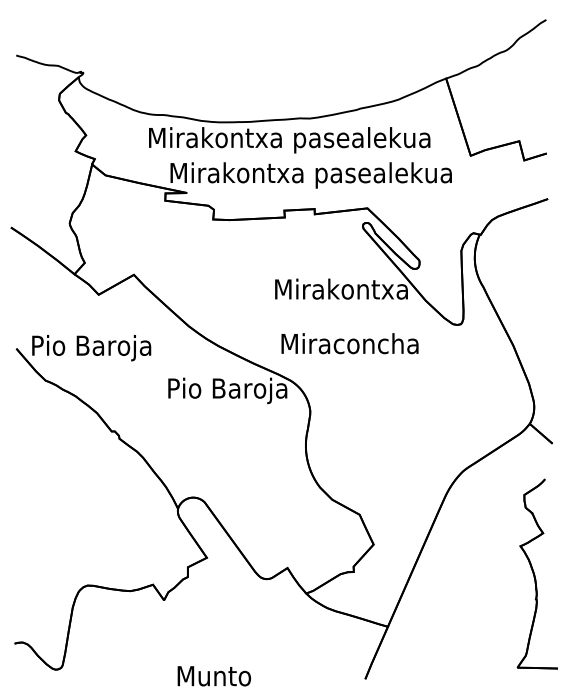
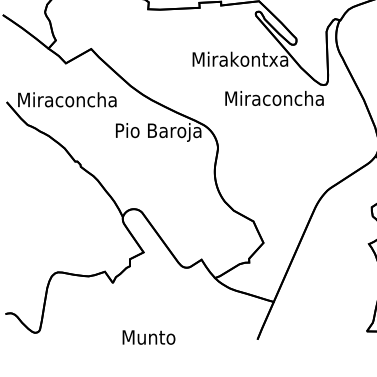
text: (349, 343) -> (274, 98), moved
text: (101, 348) -> (67, 101), Pio Baroja -> Miraconcha

